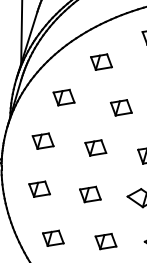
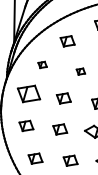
part: (63, 96) -> (42, 64), size x0.6
part: (120, 107) -> (80, 71), size x0.6
part: (42, 140) -> (28, 93), size x1.6

